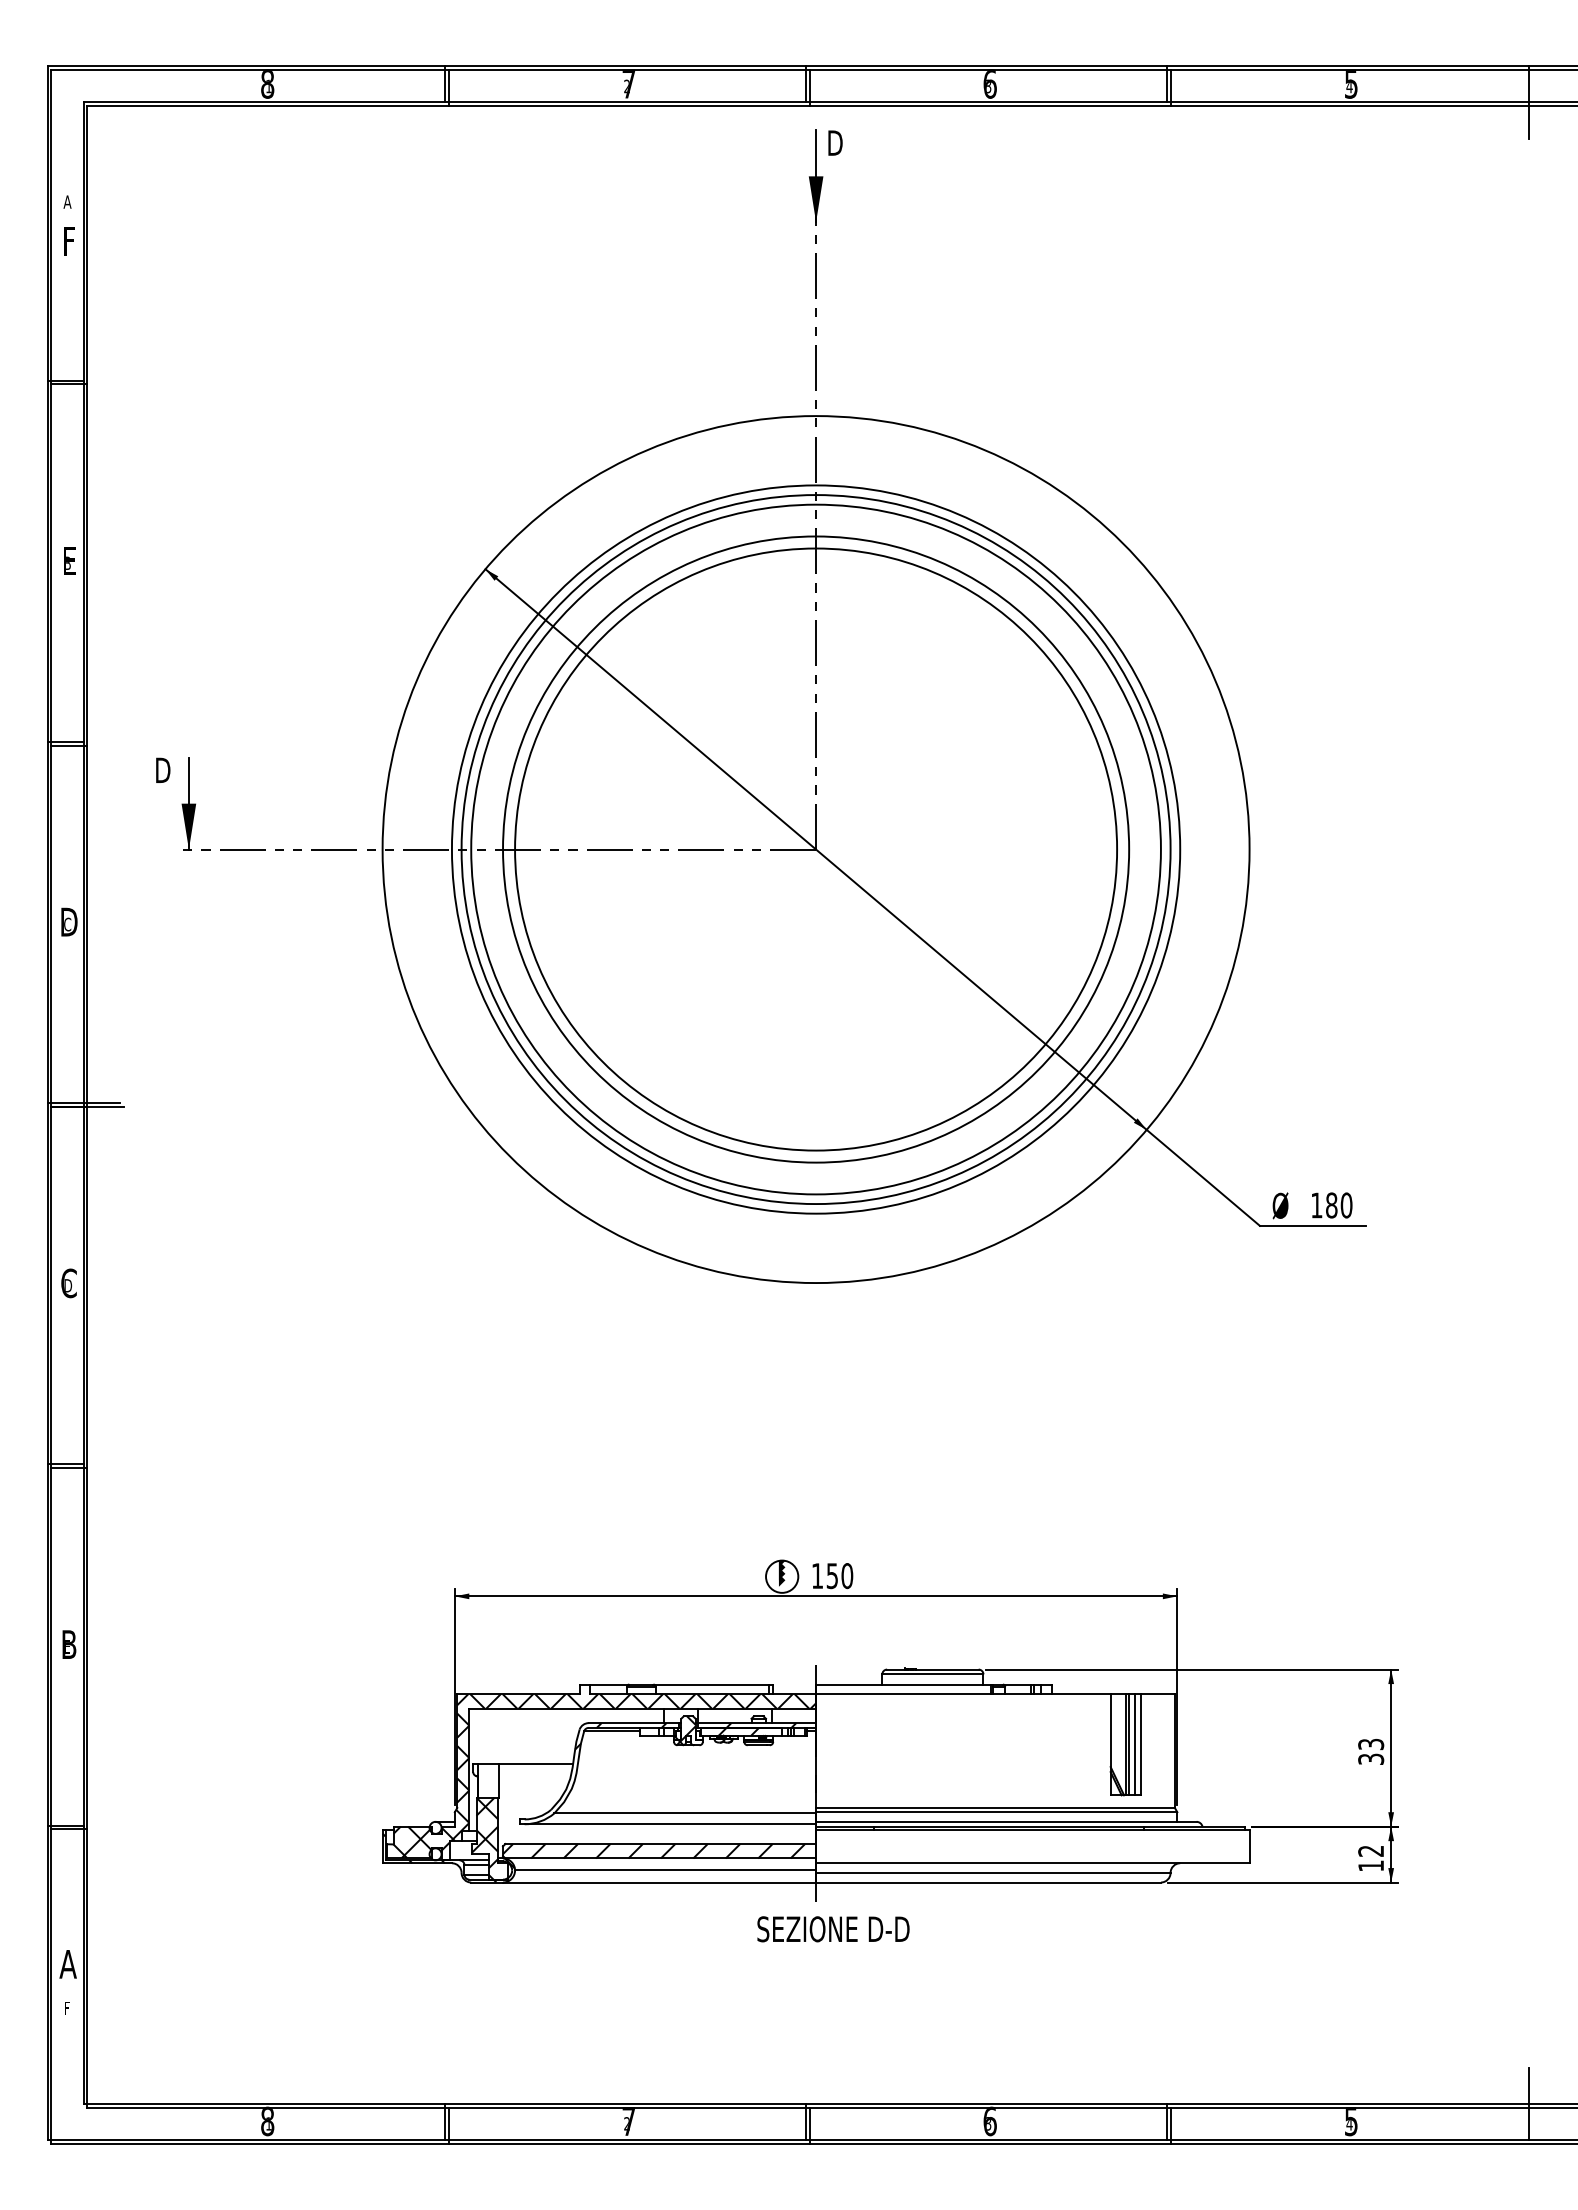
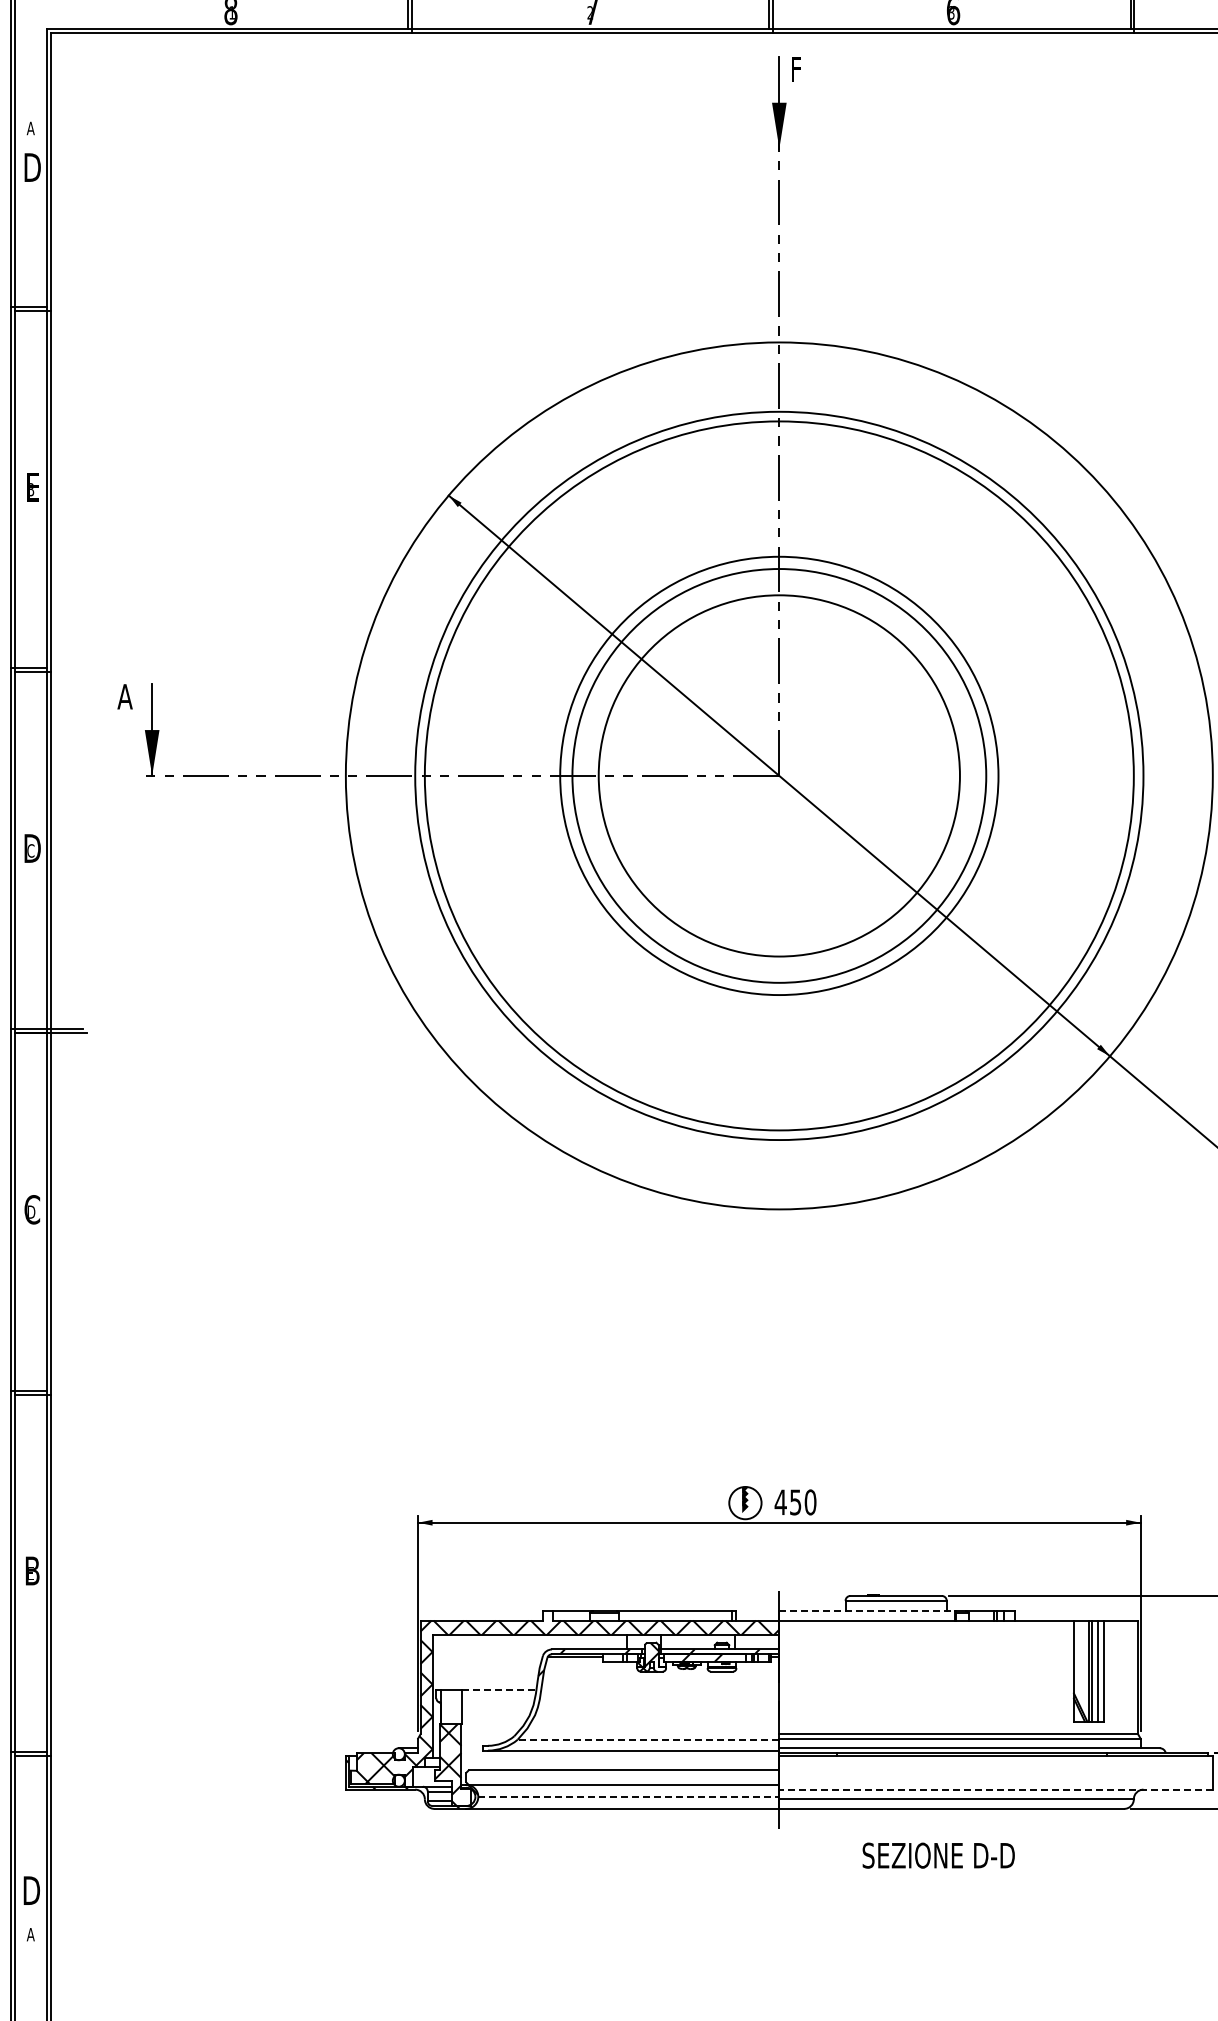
text: (835, 142) -> (798, 68), D -> F
text: (69, 240) -> (32, 166), F -> D
text: (162, 769) -> (125, 695), D -> A
circle: (815, 849) -> (778, 775), size x0.6
circle: (816, 849) -> (779, 775), size x0.6
circle: (816, 849) -> (779, 775), size x0.7
text: (817, 1575) -> (780, 1501), 150 -> 450
line: (903, 1684) -> (866, 1610), solid -> dashed
line: (535, 1764) -> (498, 1690), solid -> dashed
line: (685, 1813) -> (648, 1739), solid -> dashed
hatch: (654, 1851) -> (617, 1777), removed
line: (1032, 1863) -> (995, 1789), solid -> dashed
line: (665, 1870) -> (628, 1796), solid -> dashed
text: (833, 1929) -> (938, 1855), moved
text: (67, 1964) -> (30, 1890), A -> D
text: (67, 2007) -> (30, 1933), F -> A

